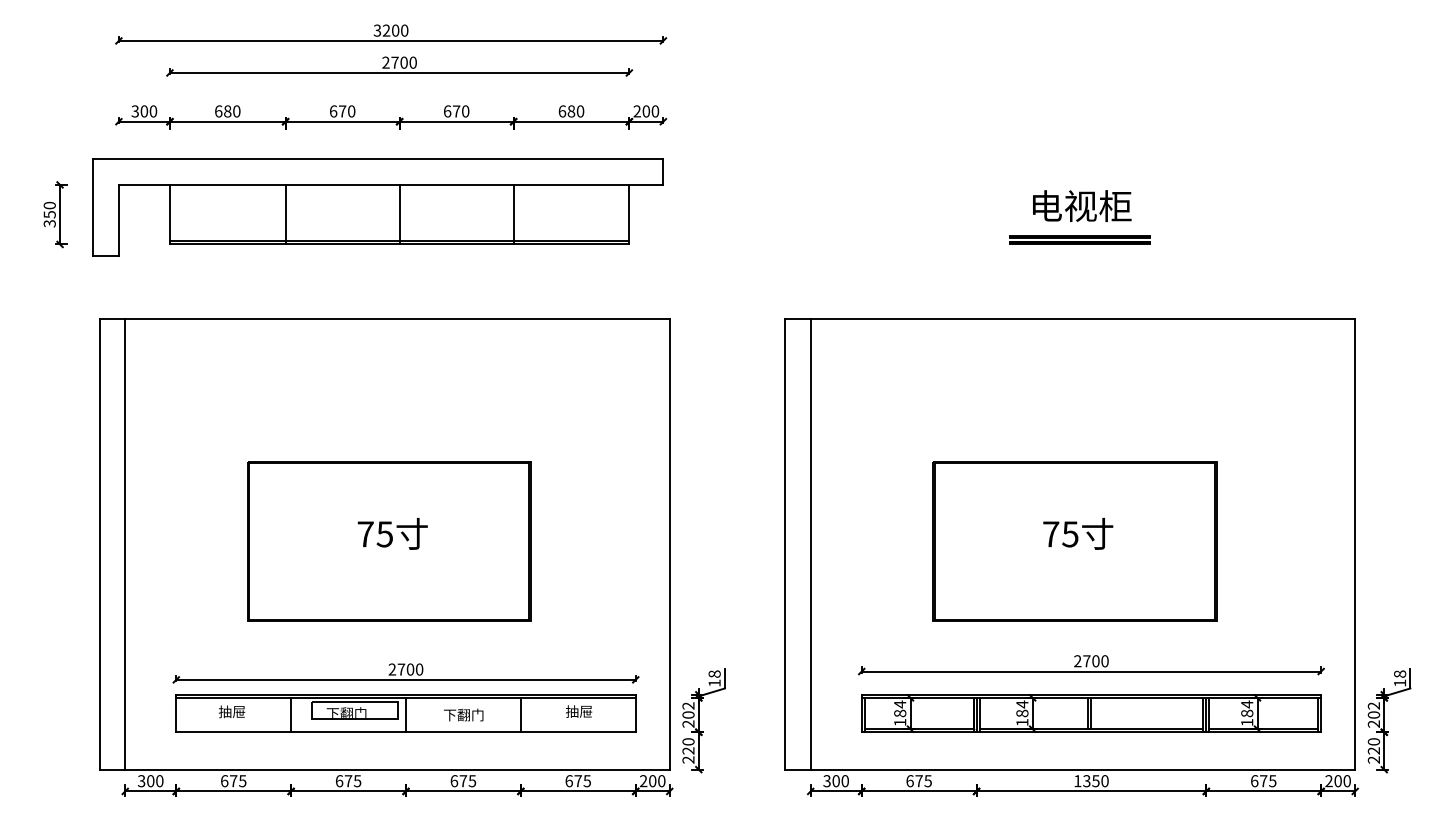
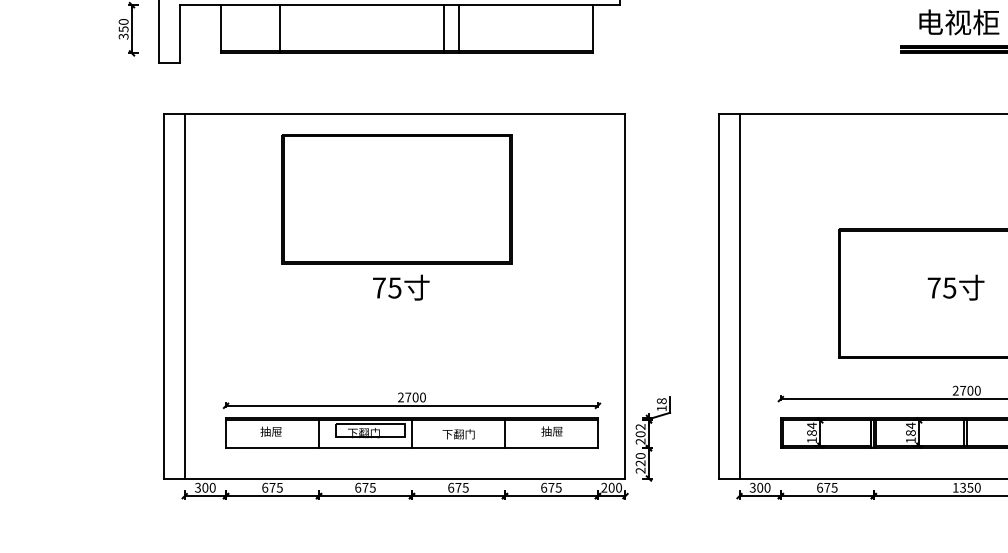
line: (285, 214) -> (279, 29), moved
line: (399, 214) -> (443, 29), moved
line: (513, 214) -> (458, 29), moved
part: (389, 541) -> (397, 199), moved

